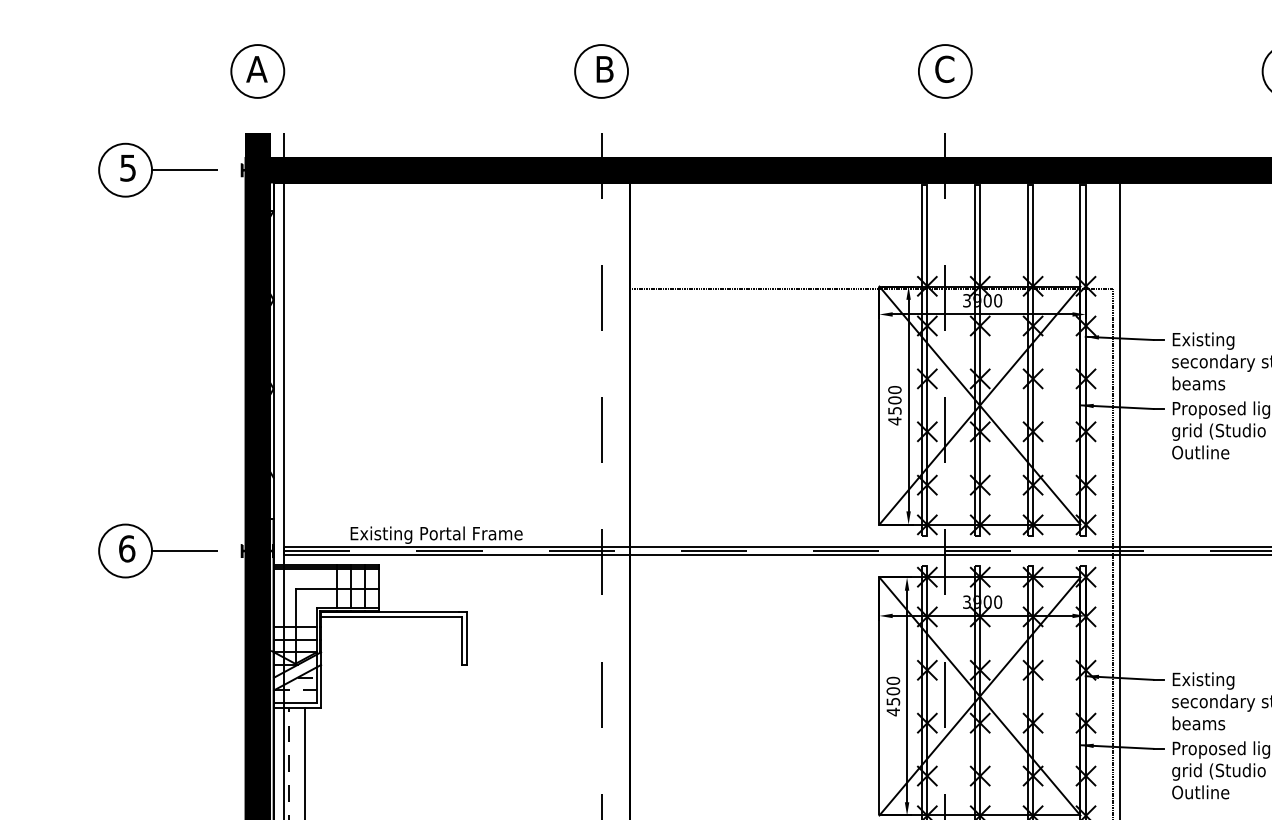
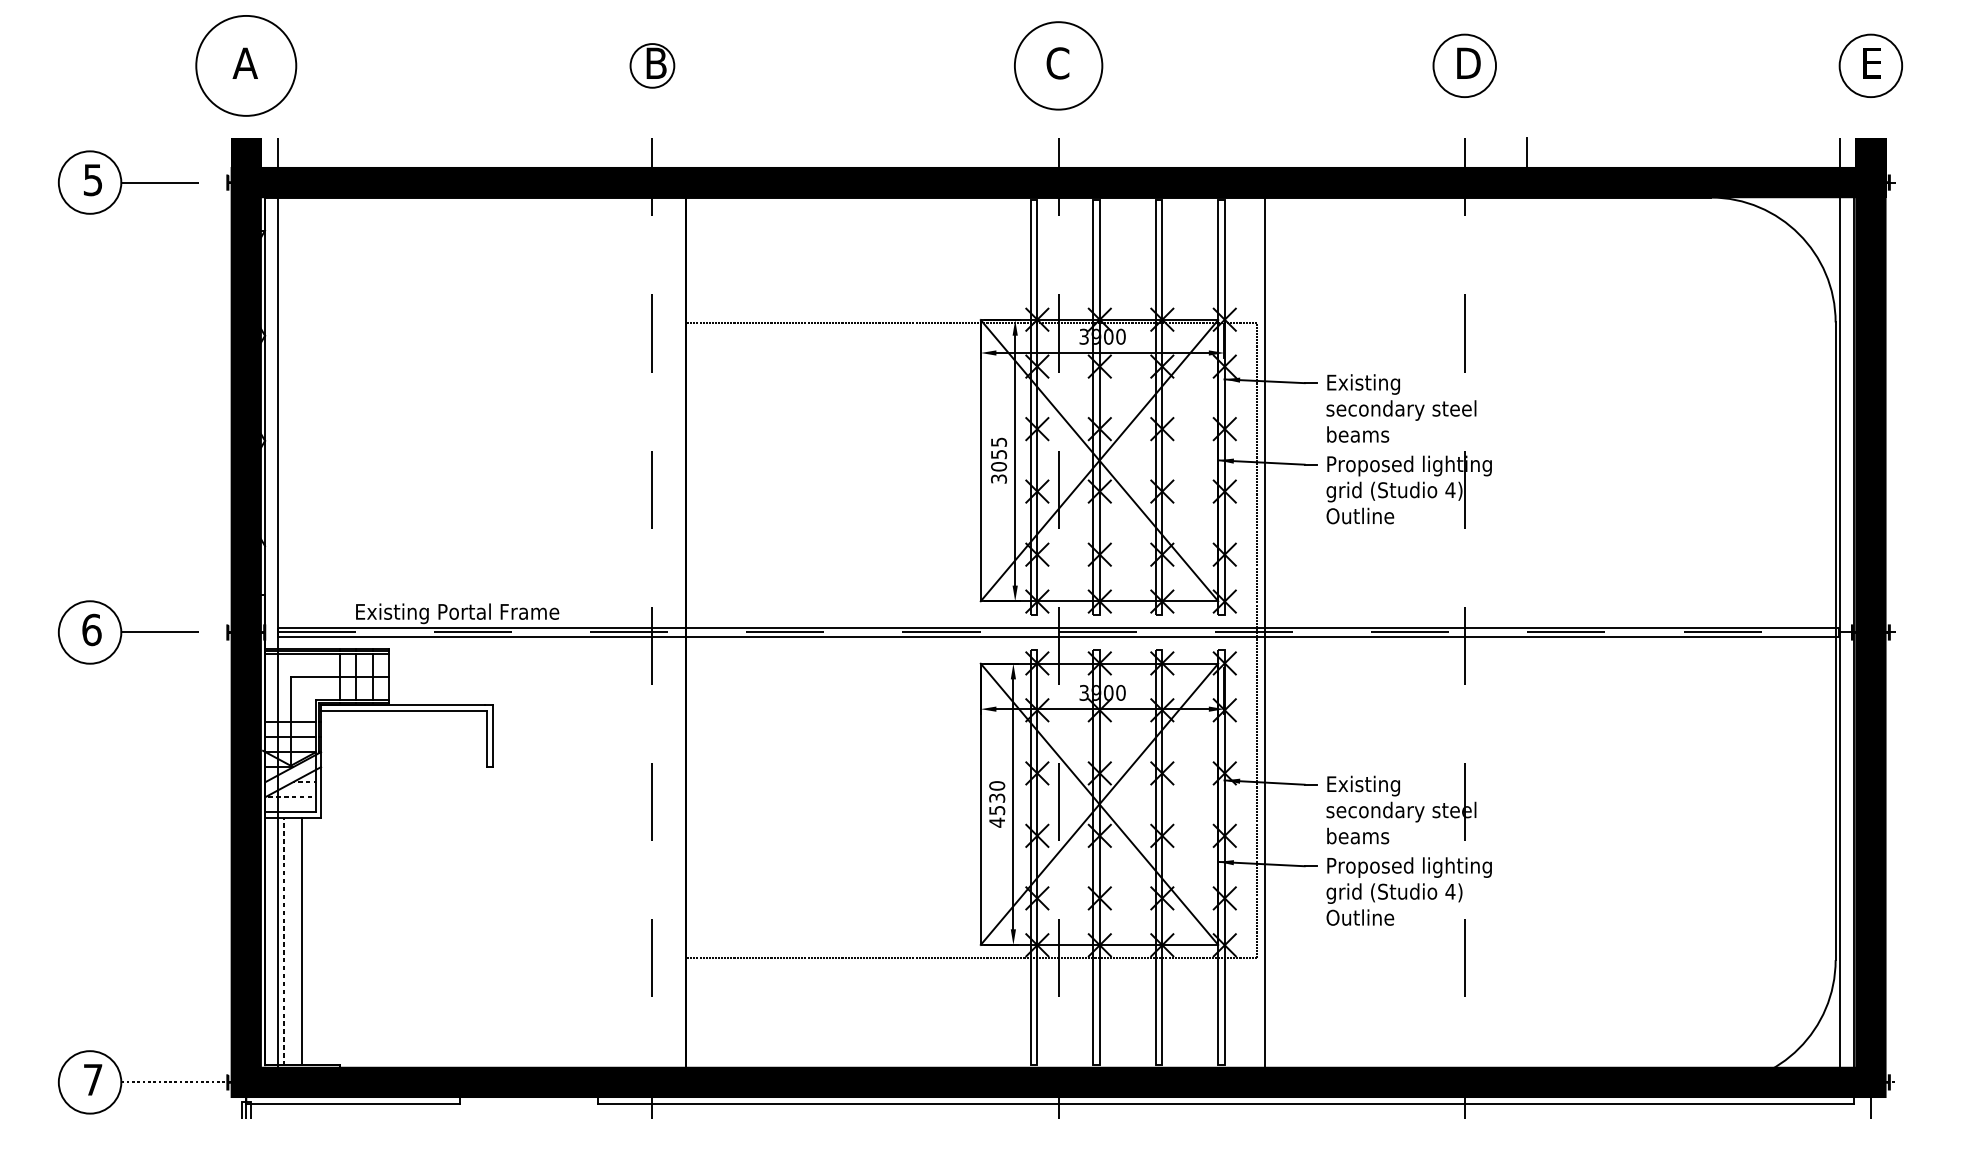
circle: (257, 71) -> (246, 65), size x1.6
circle: (601, 71) -> (652, 65), size x0.7
circle: (945, 71) -> (1058, 65), size x1.4
text: (895, 405) -> (999, 460), 4500 -> 3055
text: (893, 690) -> (997, 797), 4500 -> 4530

